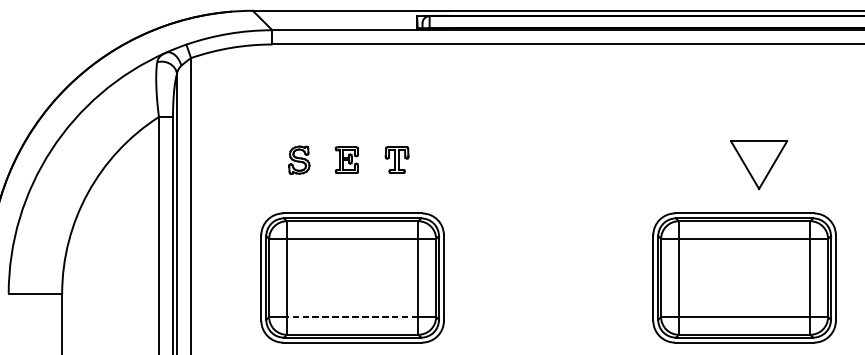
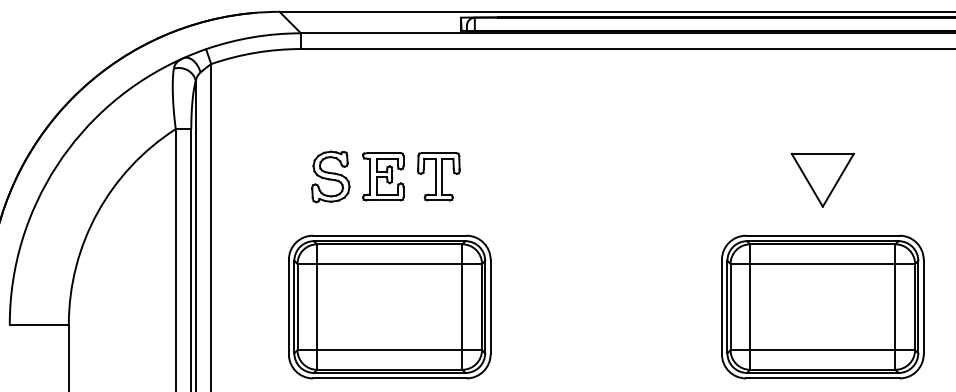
part: (298, 159) -> (330, 176), size x1.67
part: (346, 159) -> (383, 176), size x1.67
part: (396, 159) -> (438, 176), size x1.67
part: (758, 164) -> (822, 179), moved
line: (352, 317) -> (389, 350), dashed -> solid

